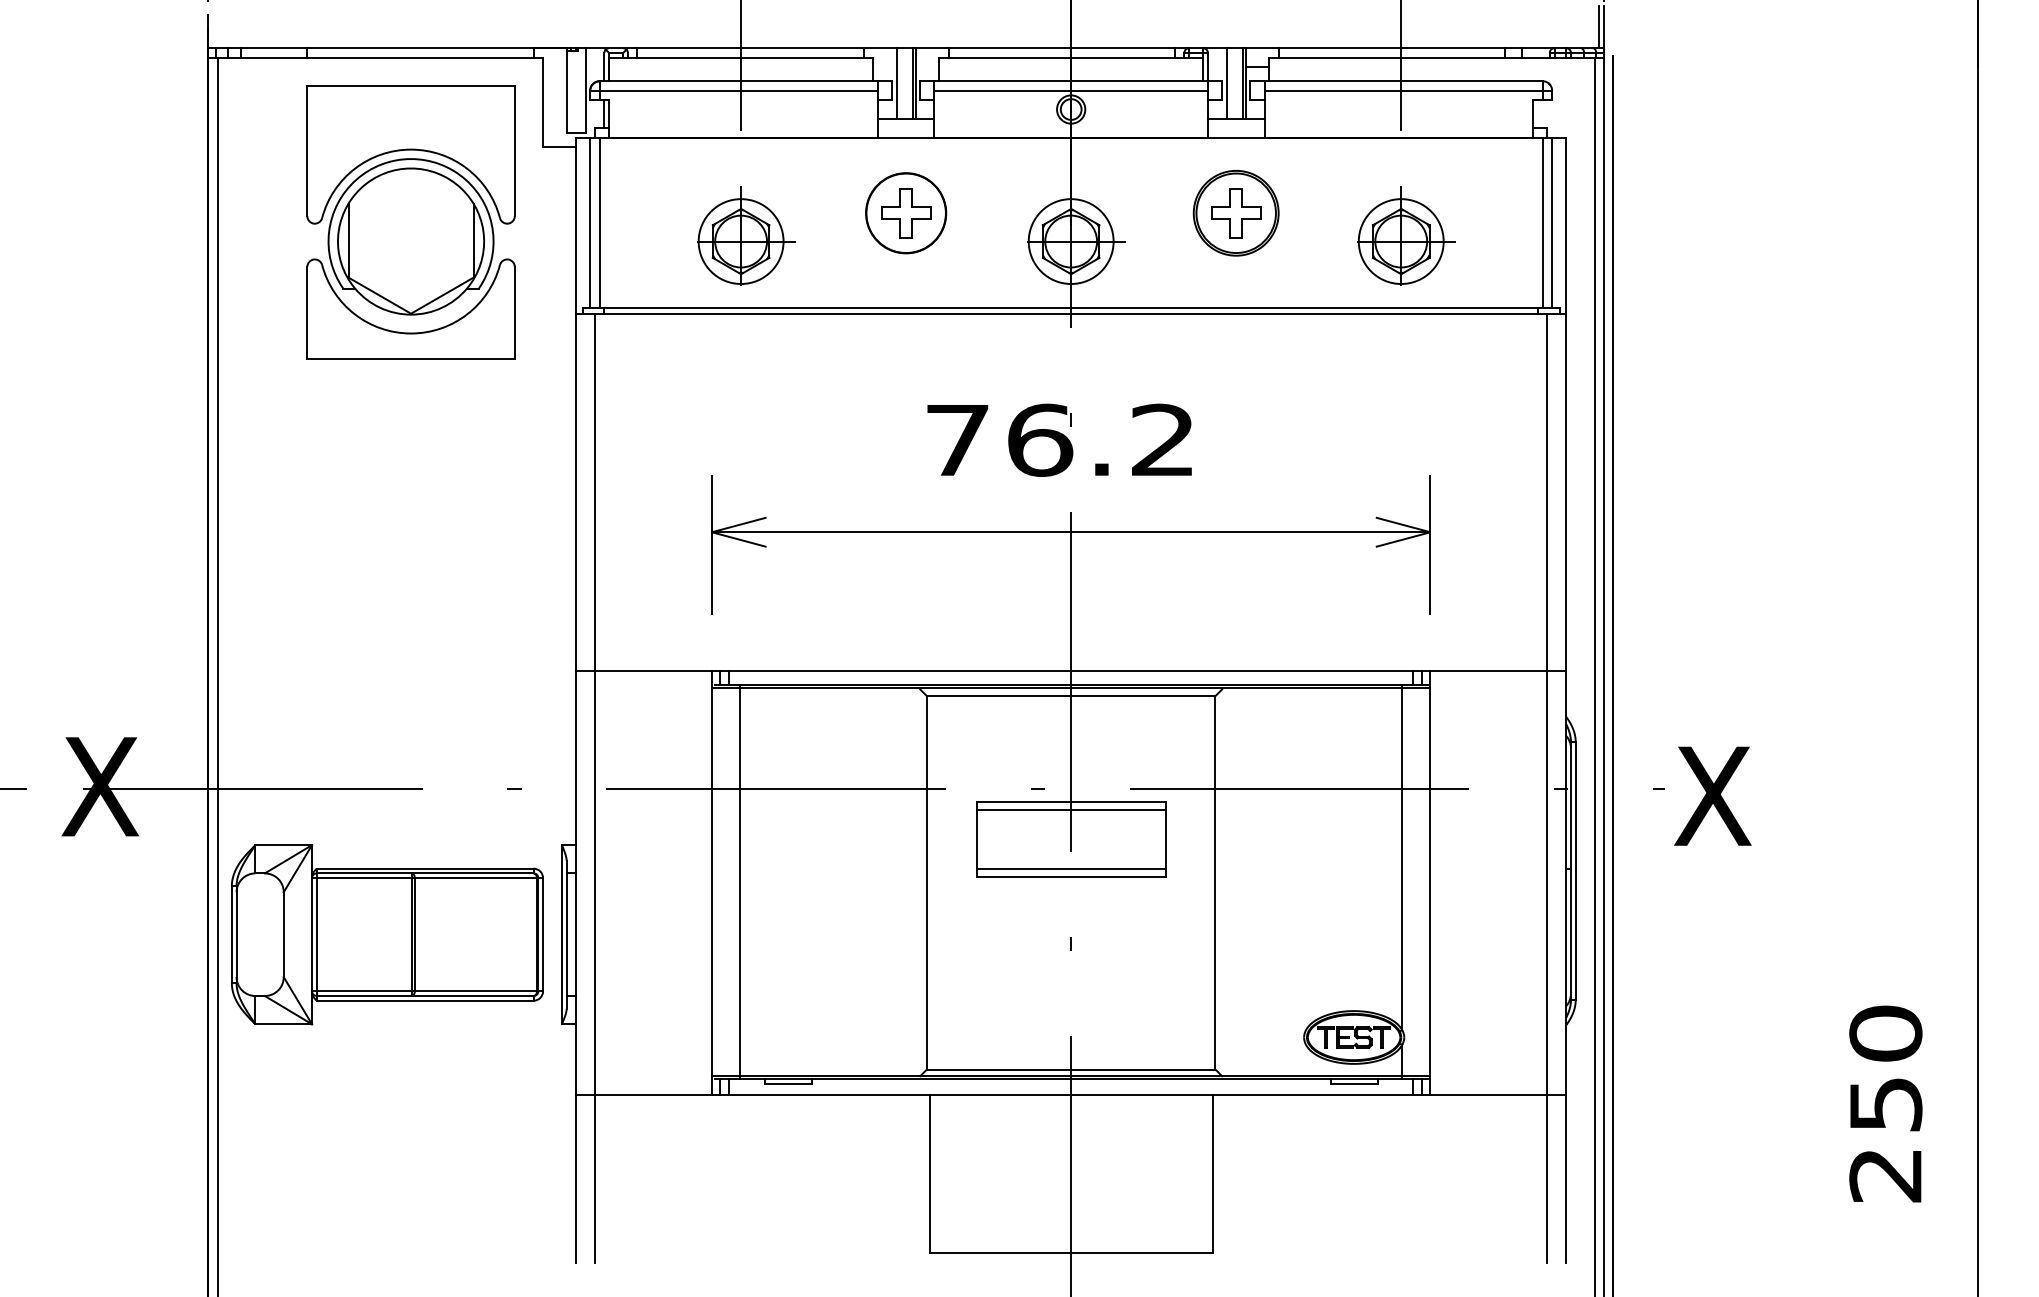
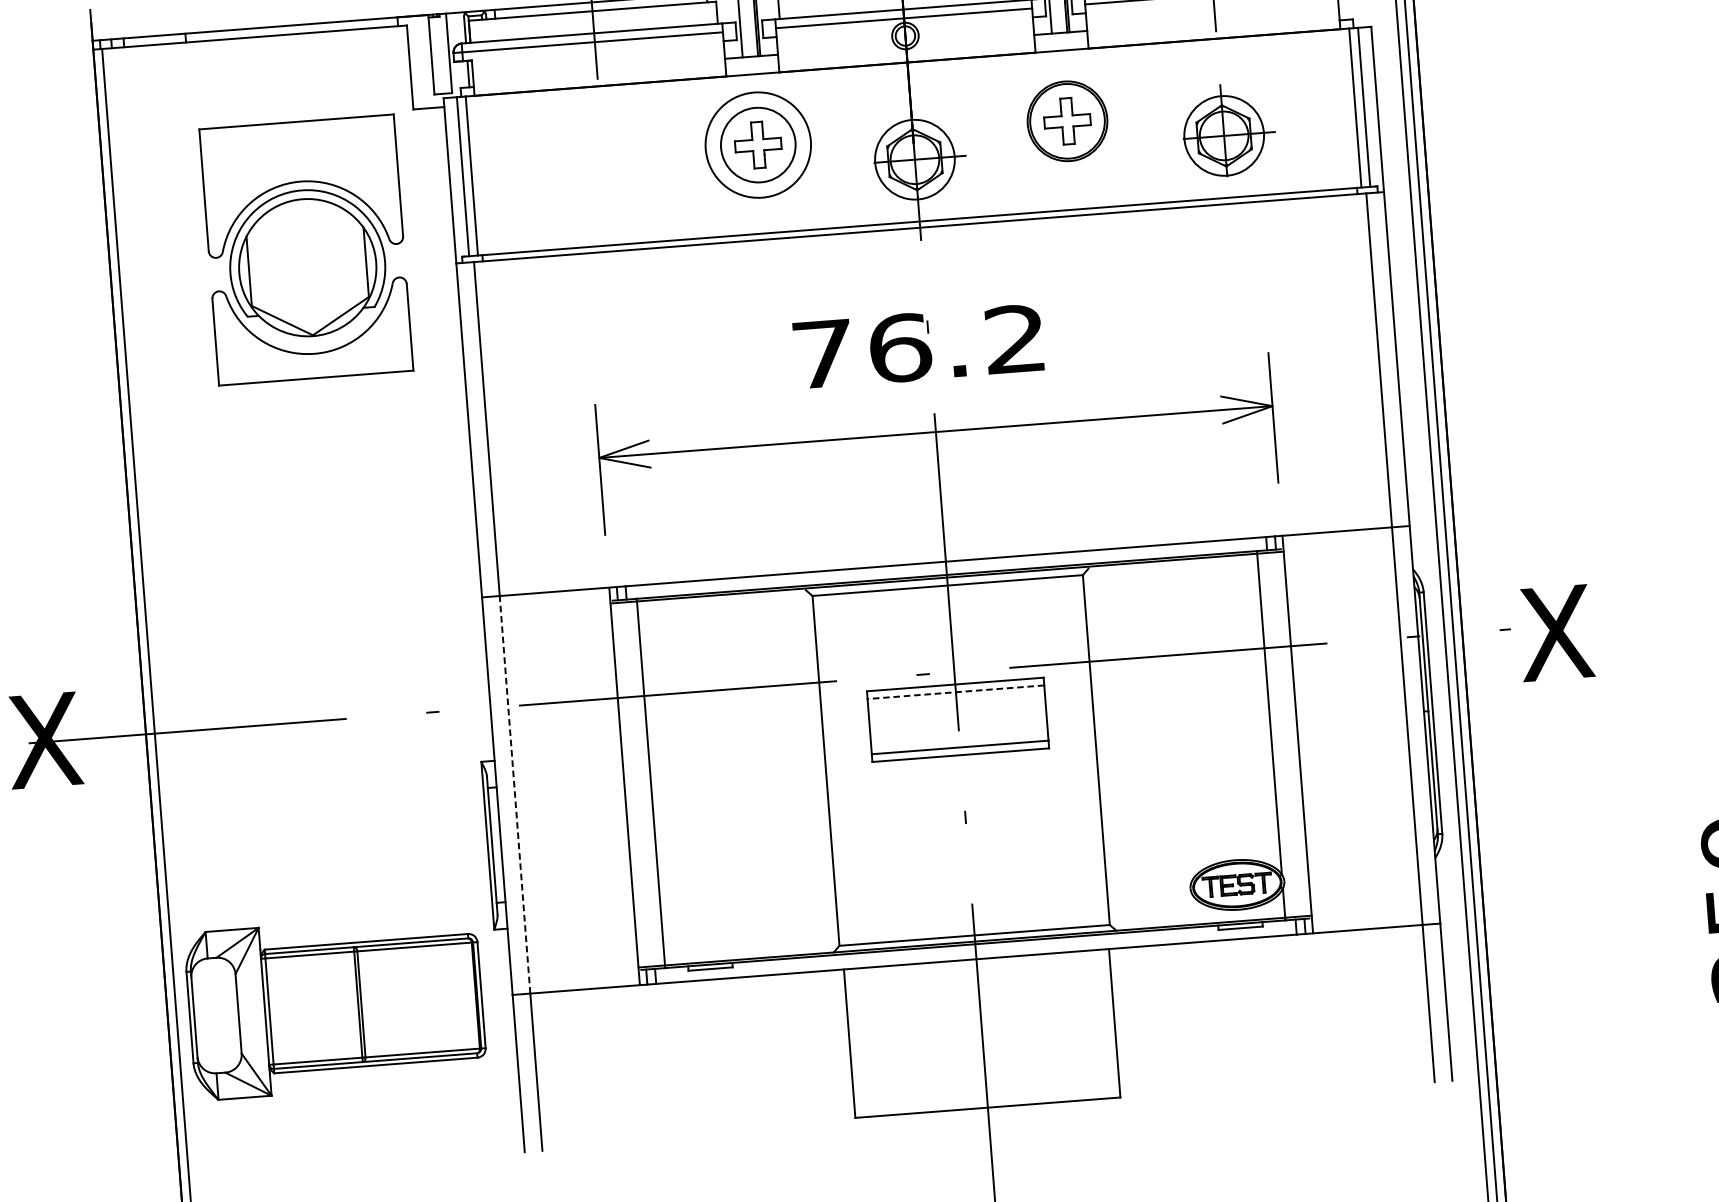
circle: (906, 213) -> (758, 145), size x1.4
part: (410, 222) -> (305, 249), moved
part: (746, 235) -> (610, 177), removed
line: (1070, 809) -> (955, 691), solid -> dashed
line: (594, 882) -> (514, 794), solid -> dashed
part: (387, 934) -> (335, 1006), moved

